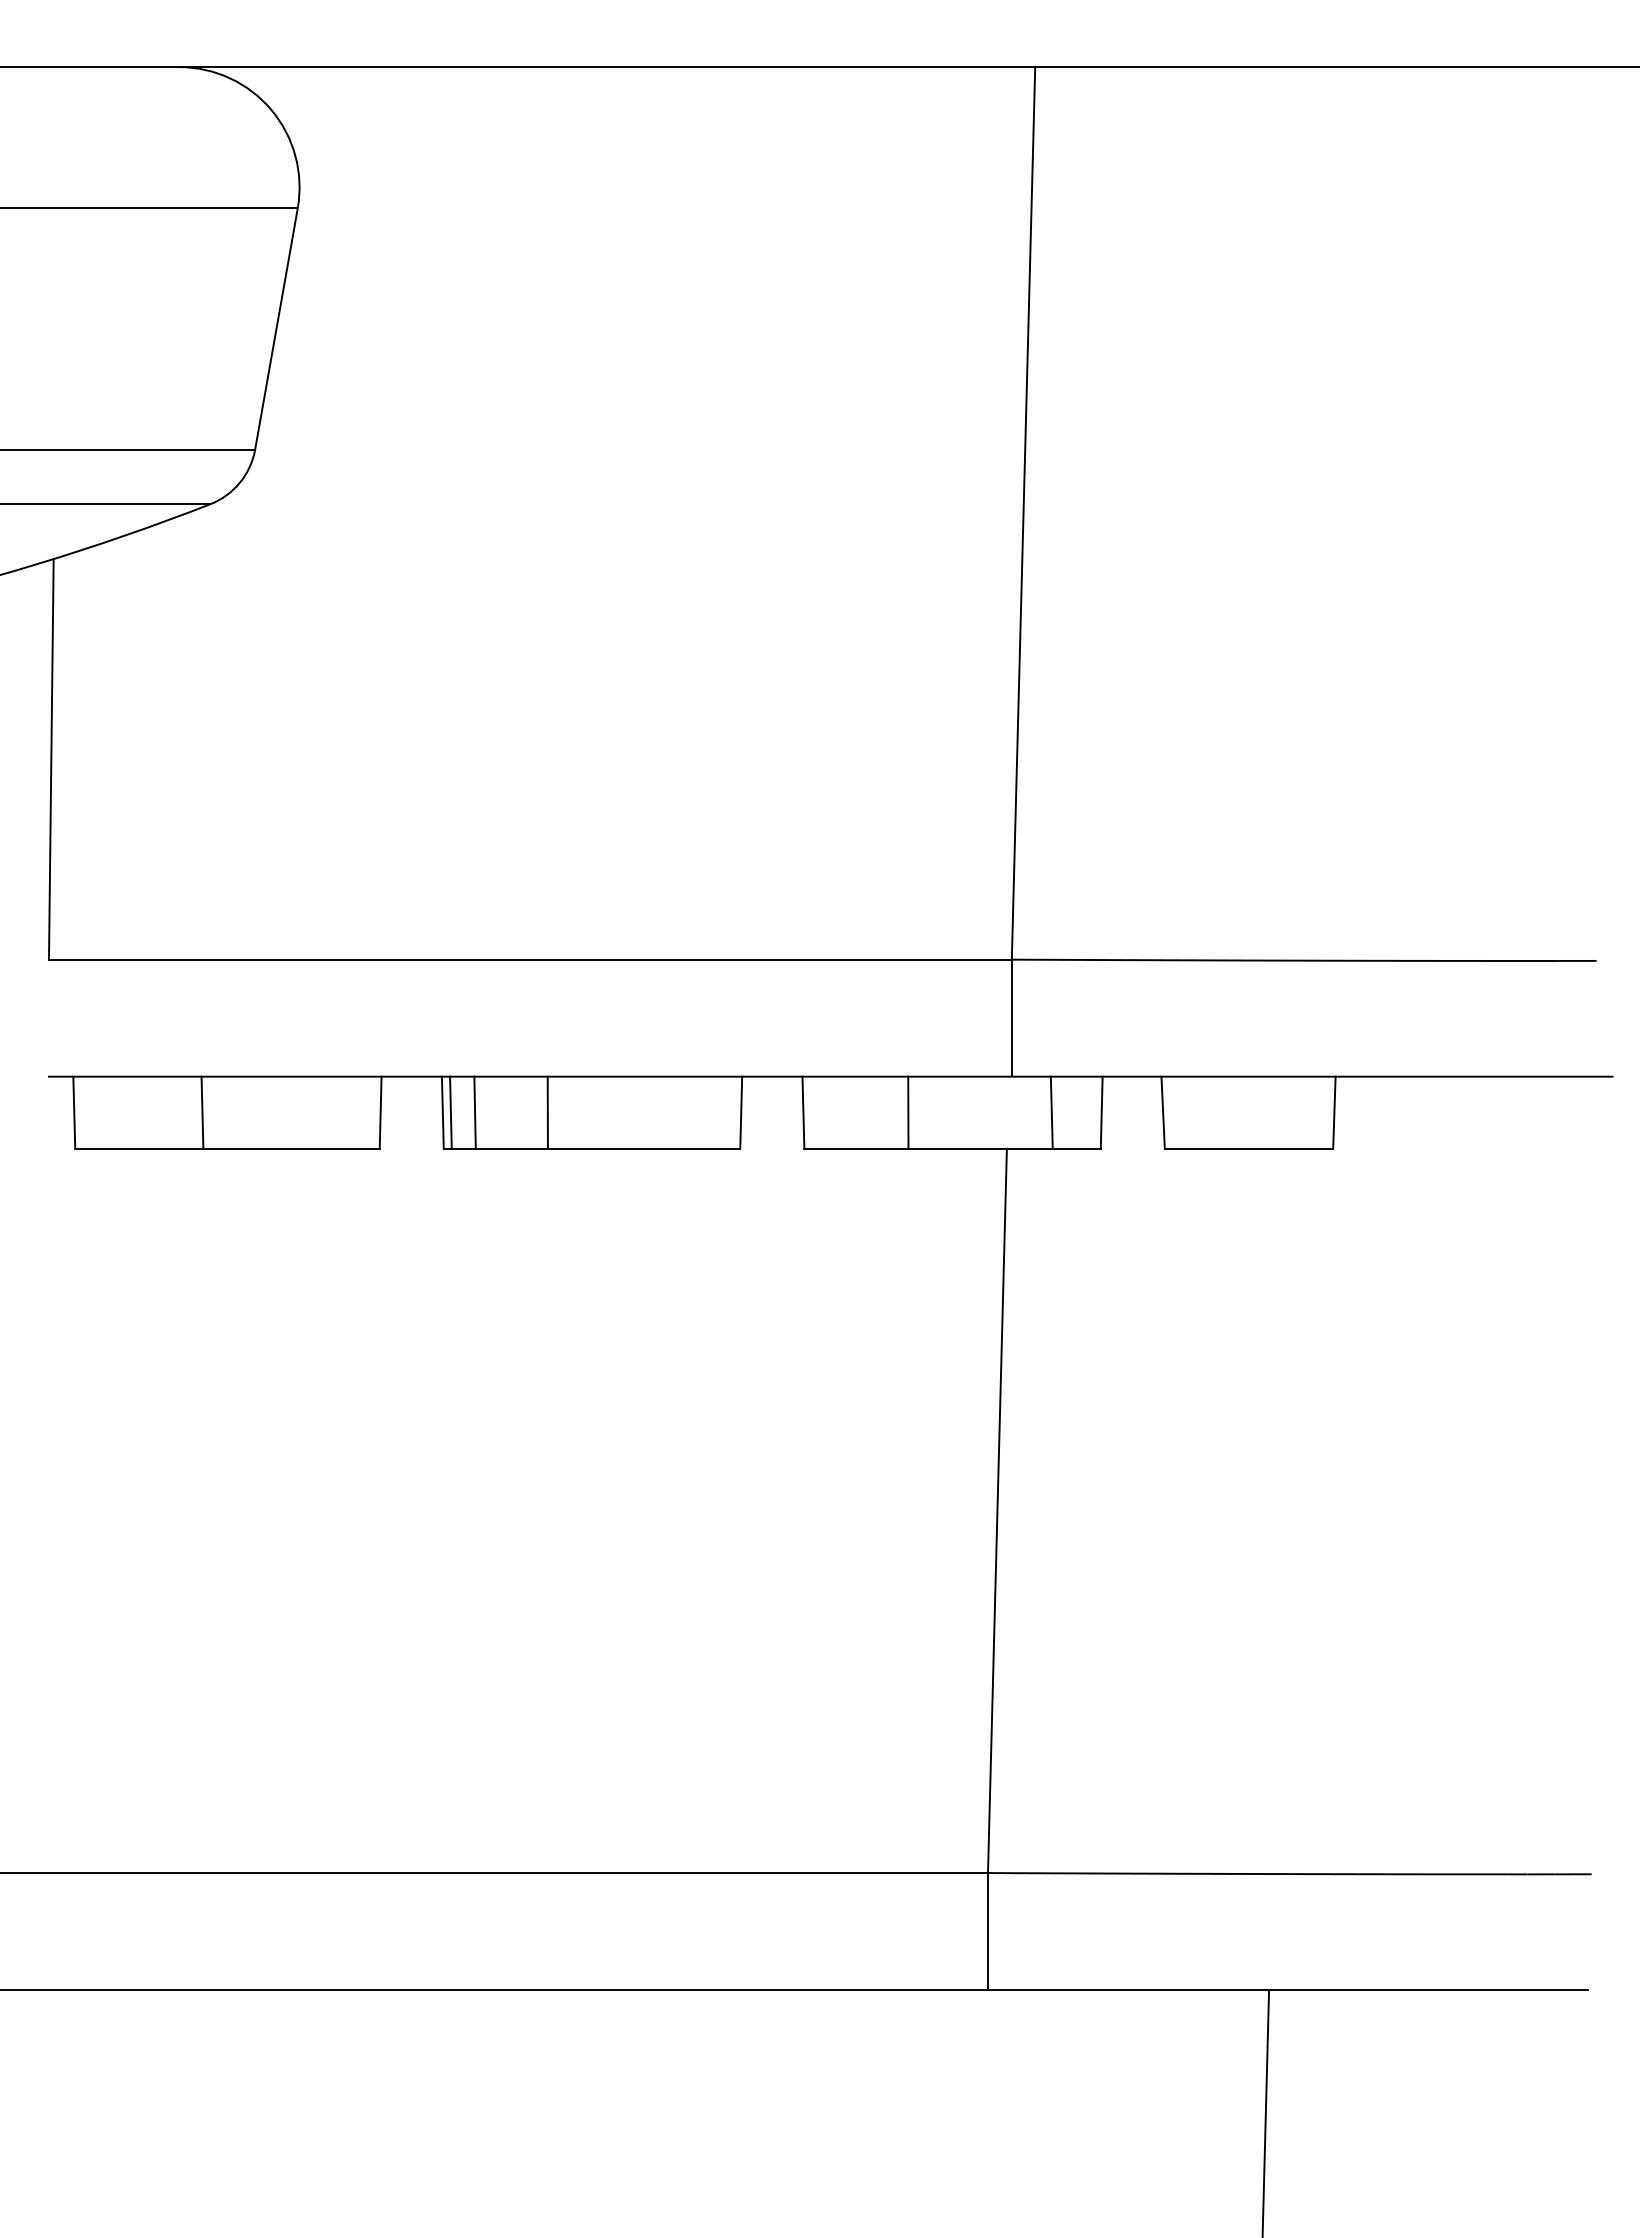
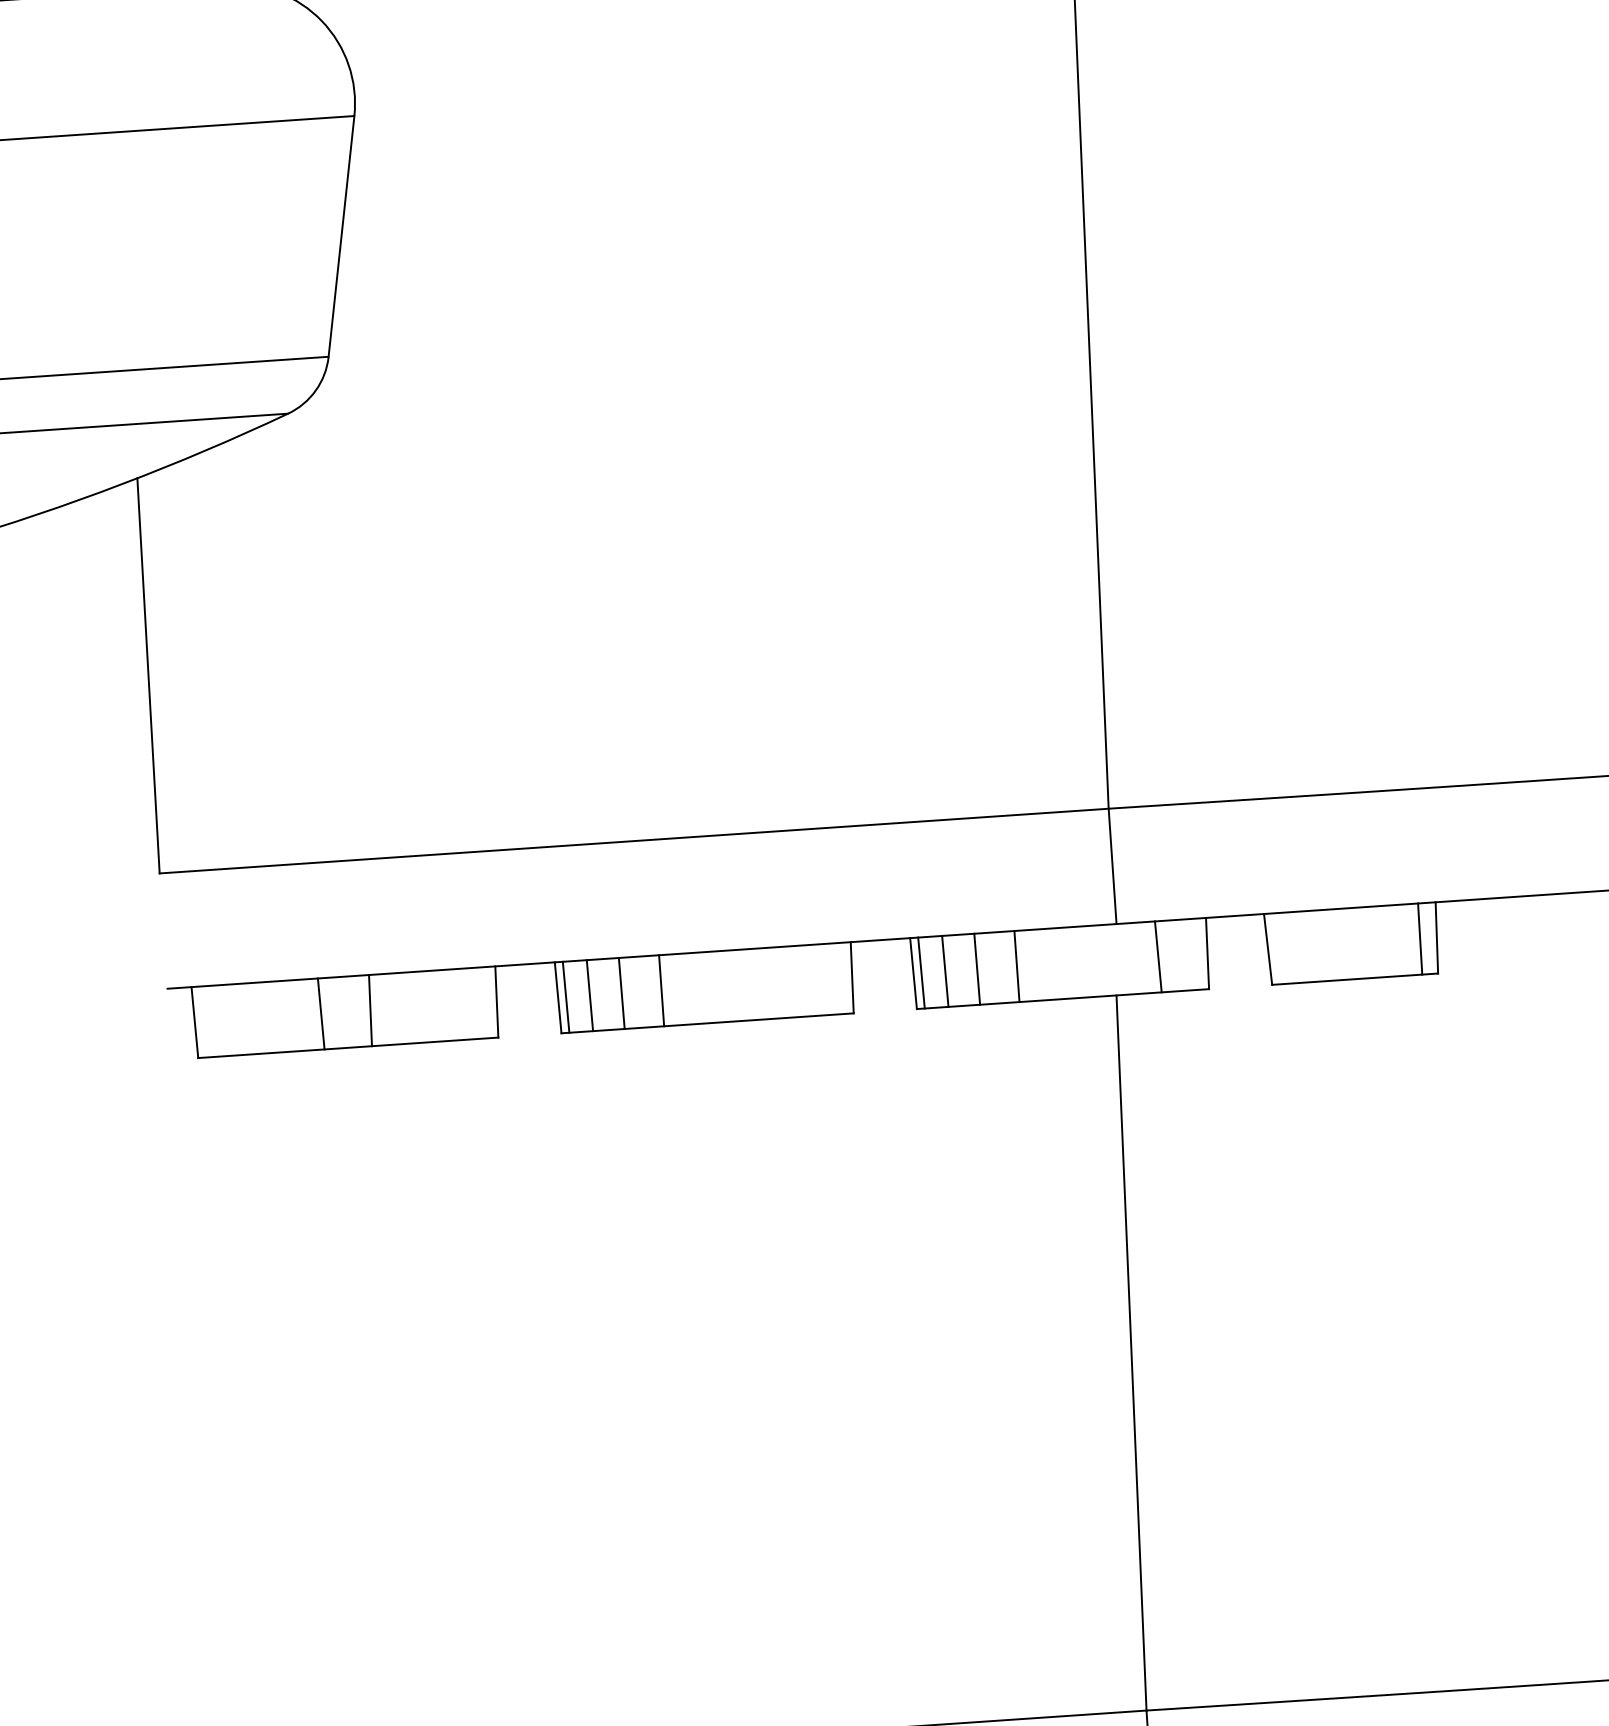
line: (252, 1112) -> (370, 1010), added
line: (506, 1112) -> (620, 993), added
line: (811, 1112) -> (921, 972), added
line: (835, 1112) -> (945, 971), added
line: (867, 1112) -> (976, 969), added
line: (1317, 1112) -> (1420, 938), added

